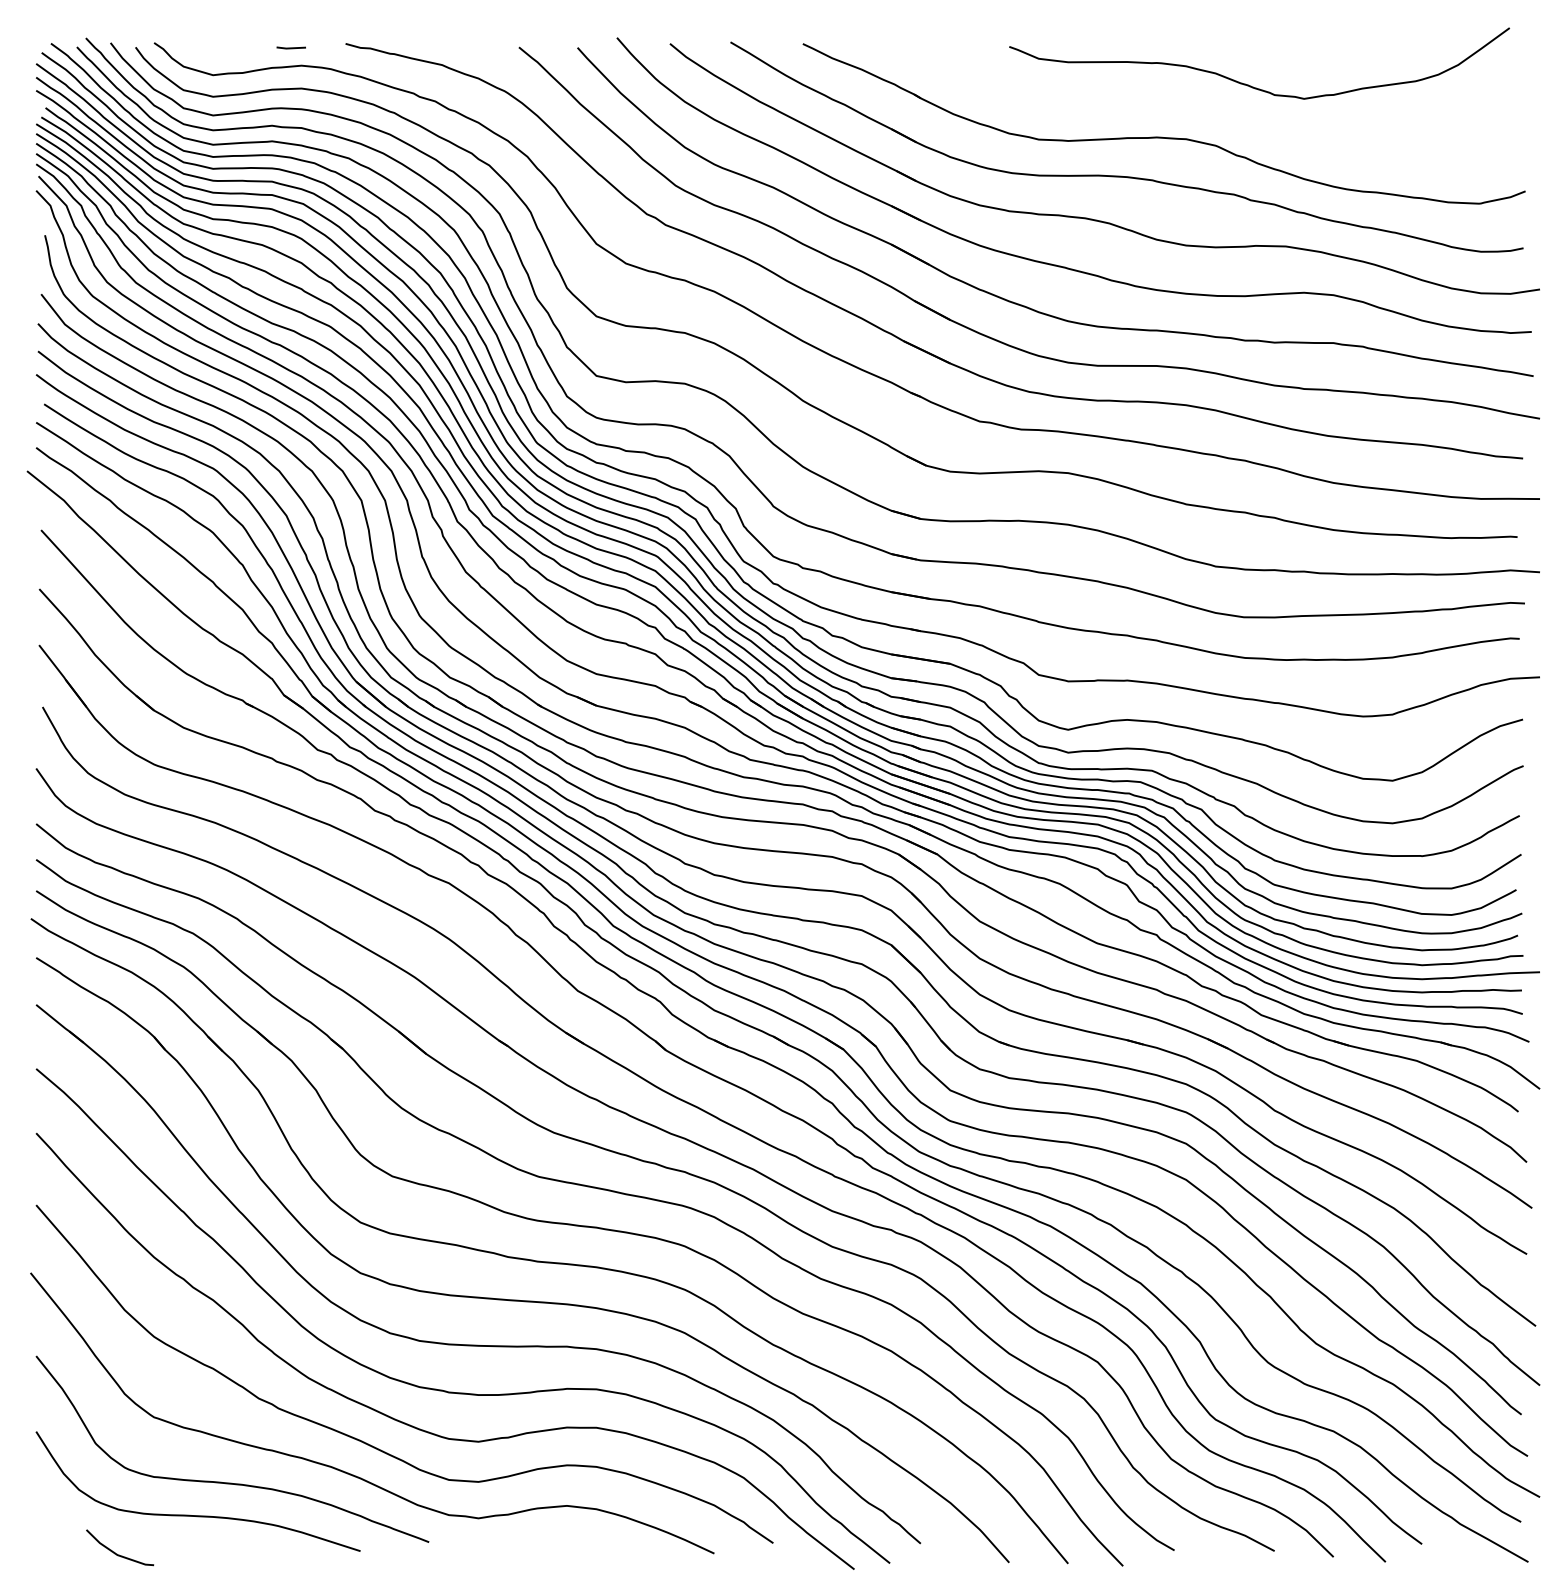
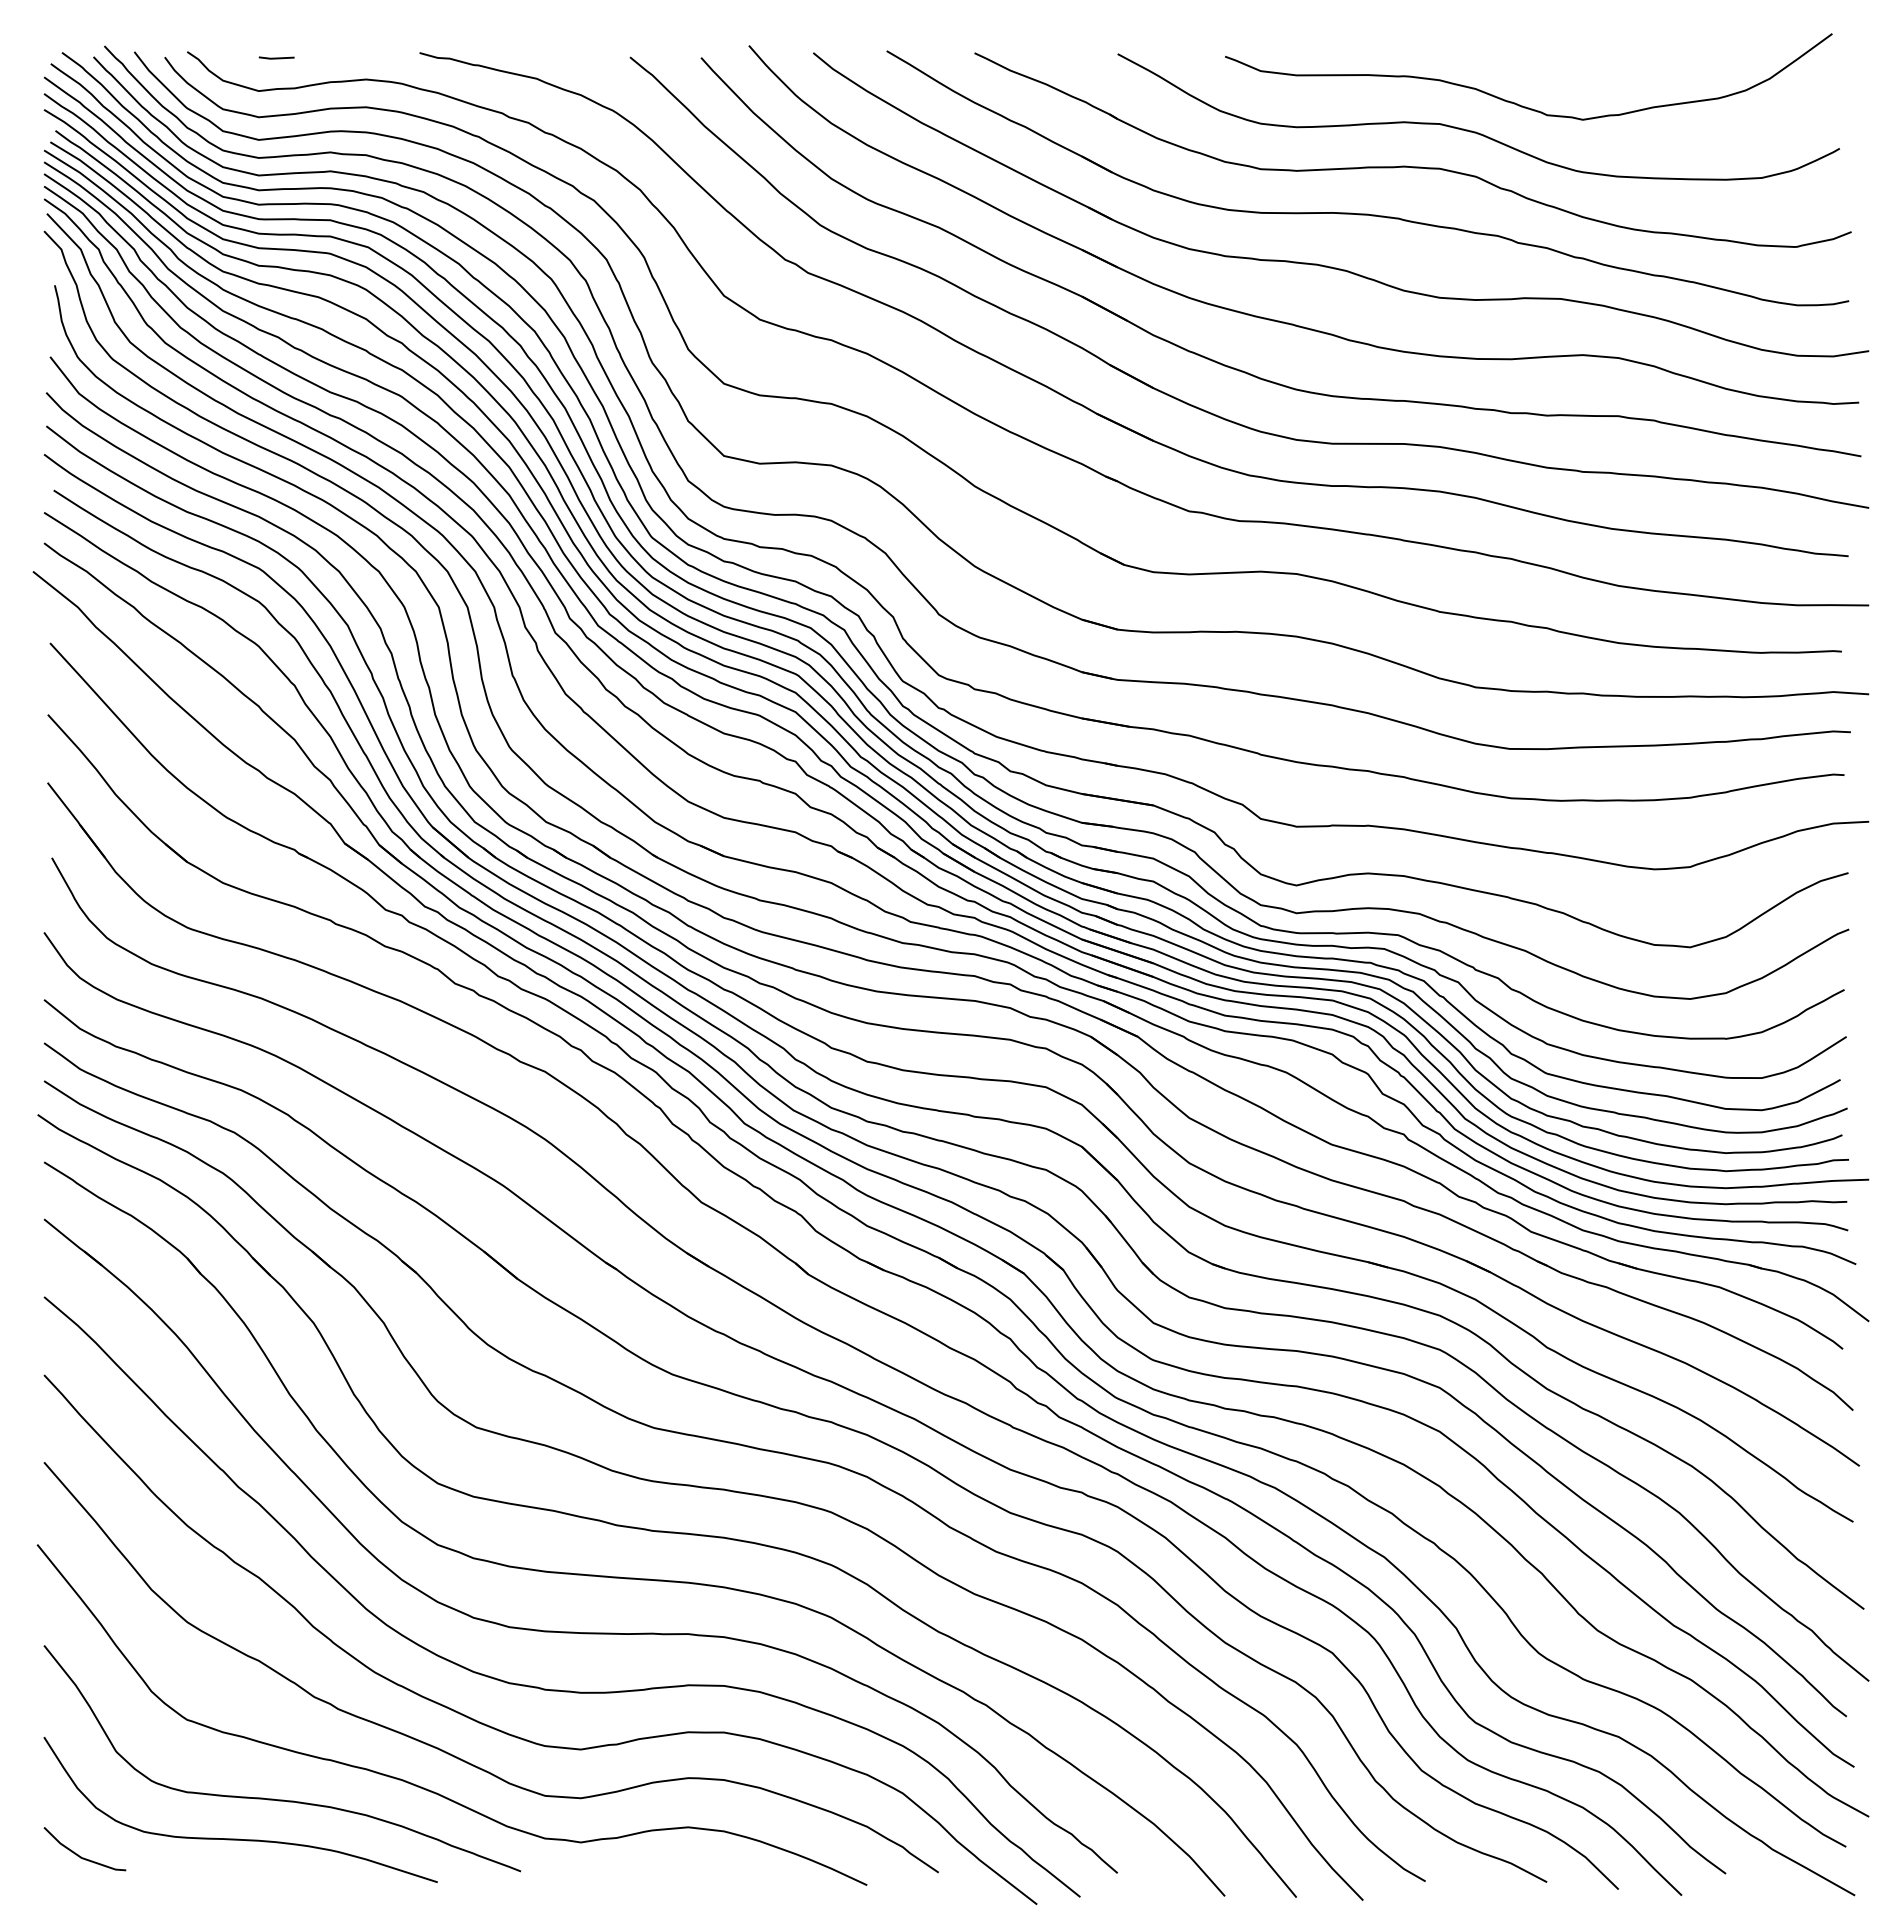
line: (291, 47) -> (276, 57), moved
curve: (1213, 107) -> (1472, 130), added
line: (117, 1553) -> (81, 1856), moved

